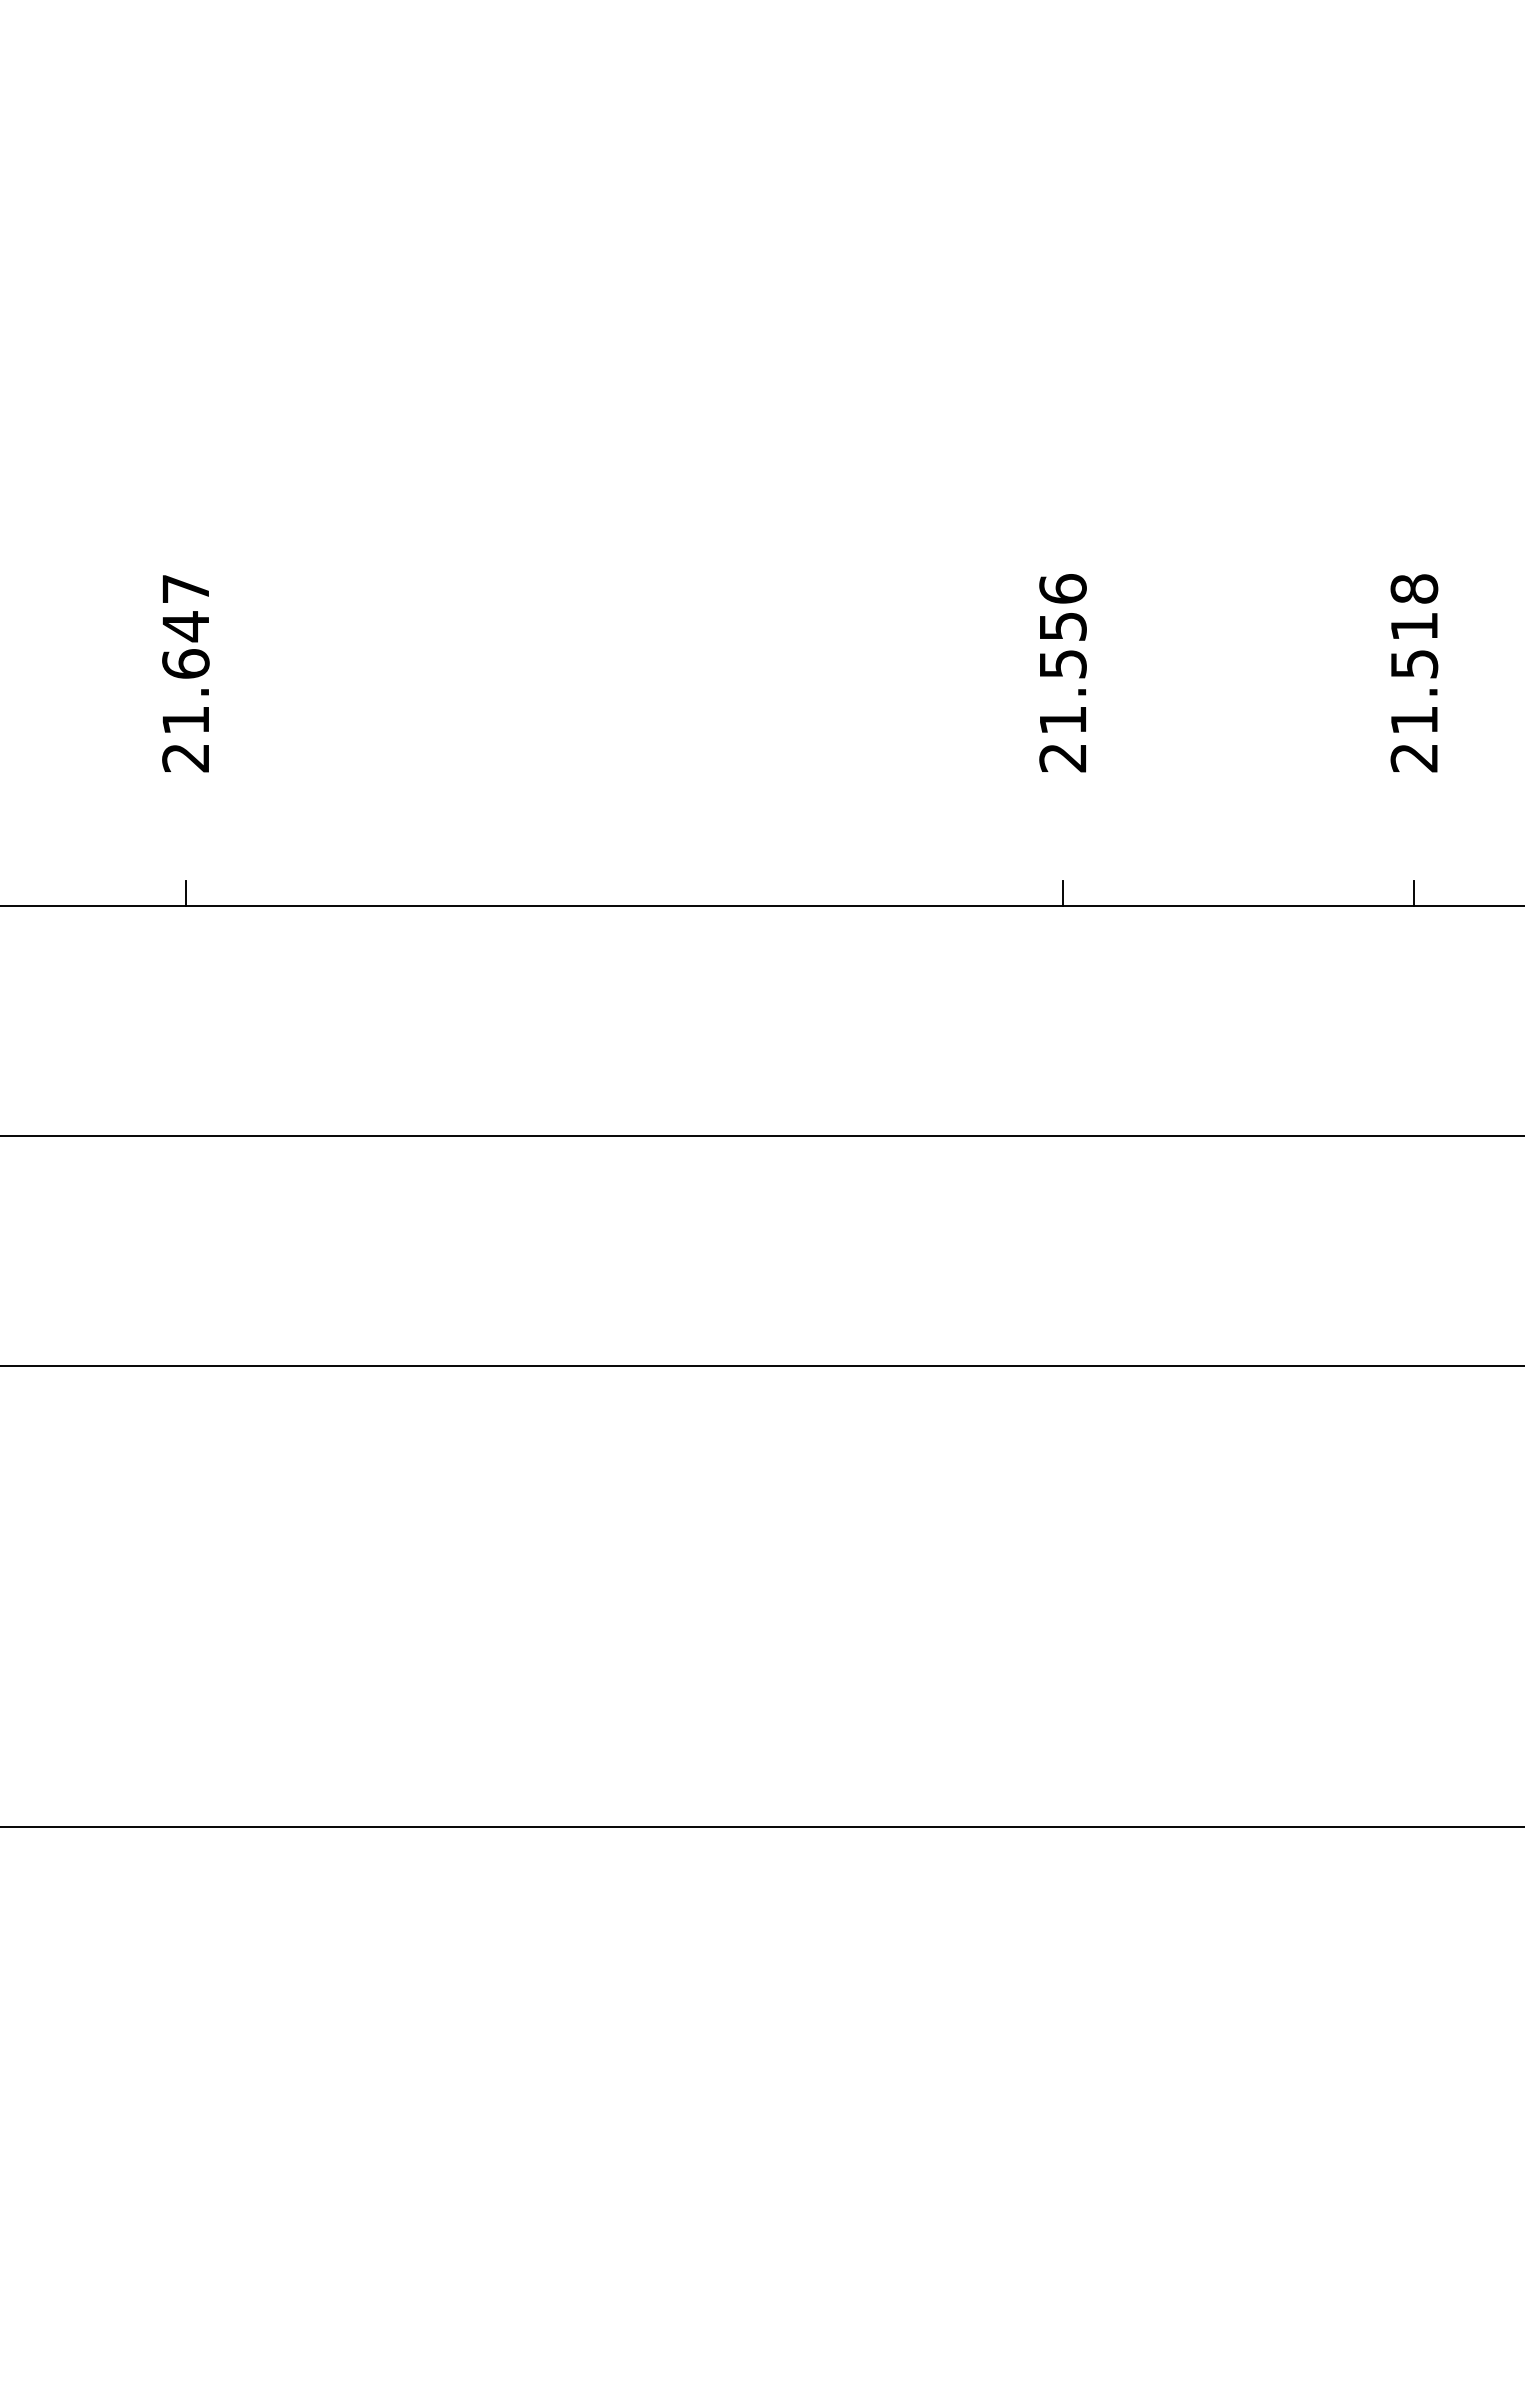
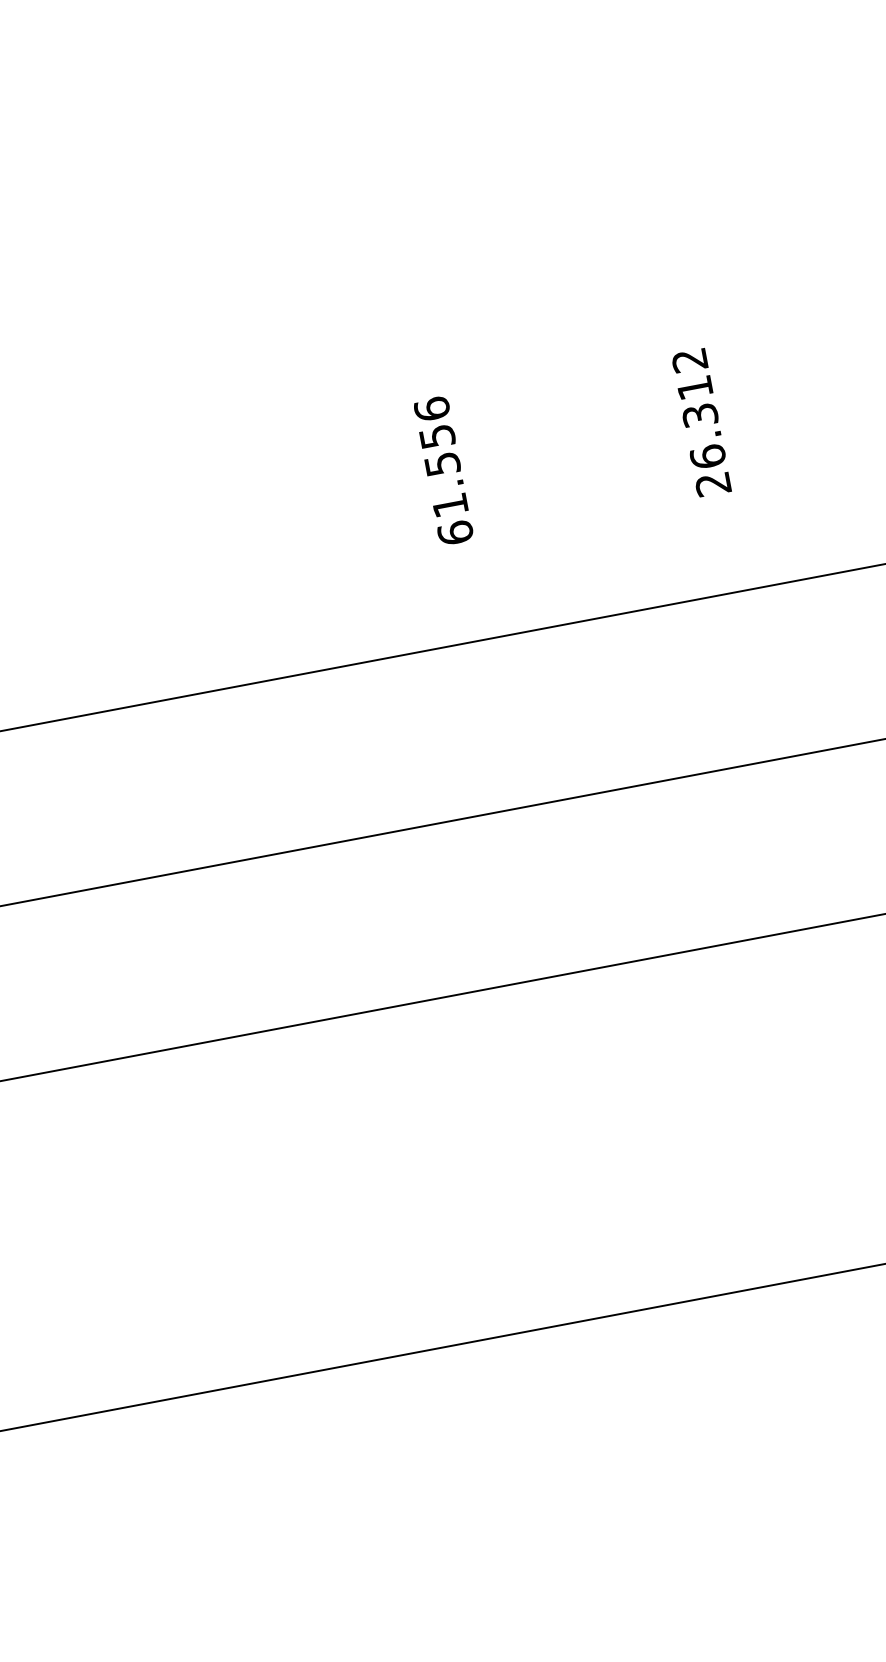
text: (1414, 654) -> (699, 408), 21.518 -> 26.312
text: (1062, 757) -> (455, 532), 21.556 -> 61.556
line: (1063, 893) -> (474, 632), removed
line: (1414, 893) -> (732, 583), removed

